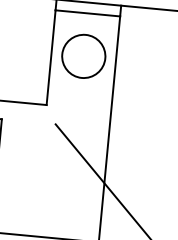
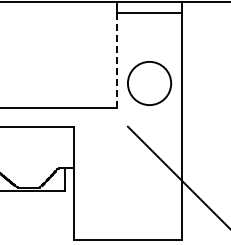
circle: (83, 56) -> (149, 83), moved
line: (51, 57) -> (117, 60), solid -> dashed

